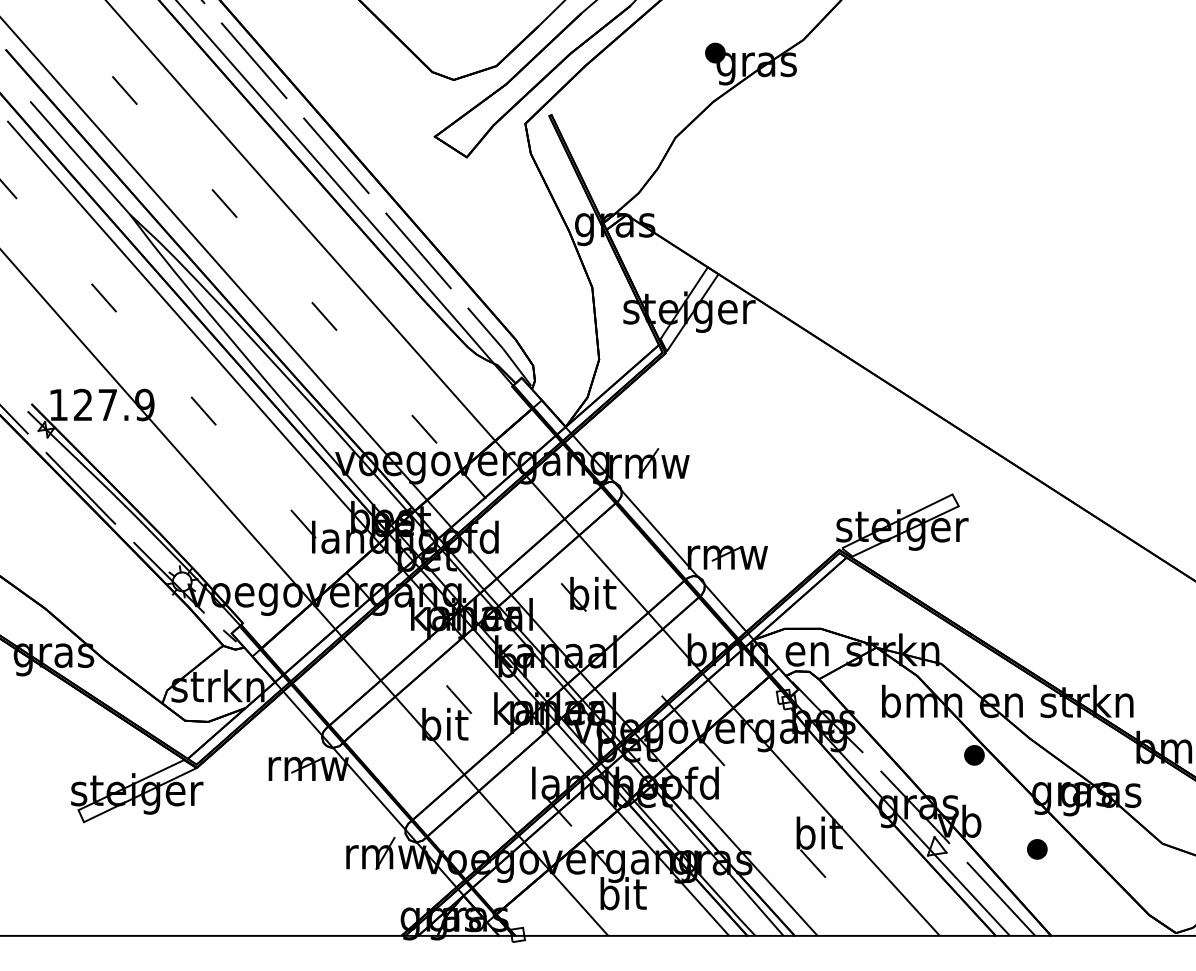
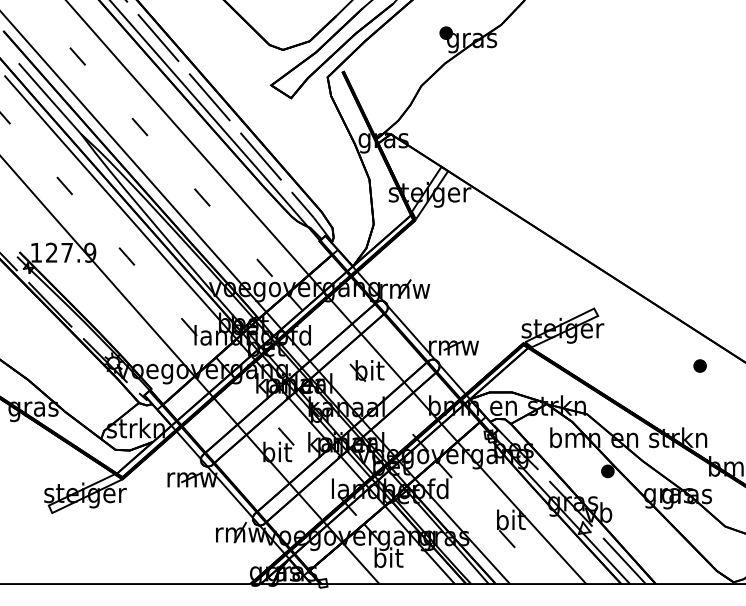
part: (1036, 848) -> (699, 365), moved

